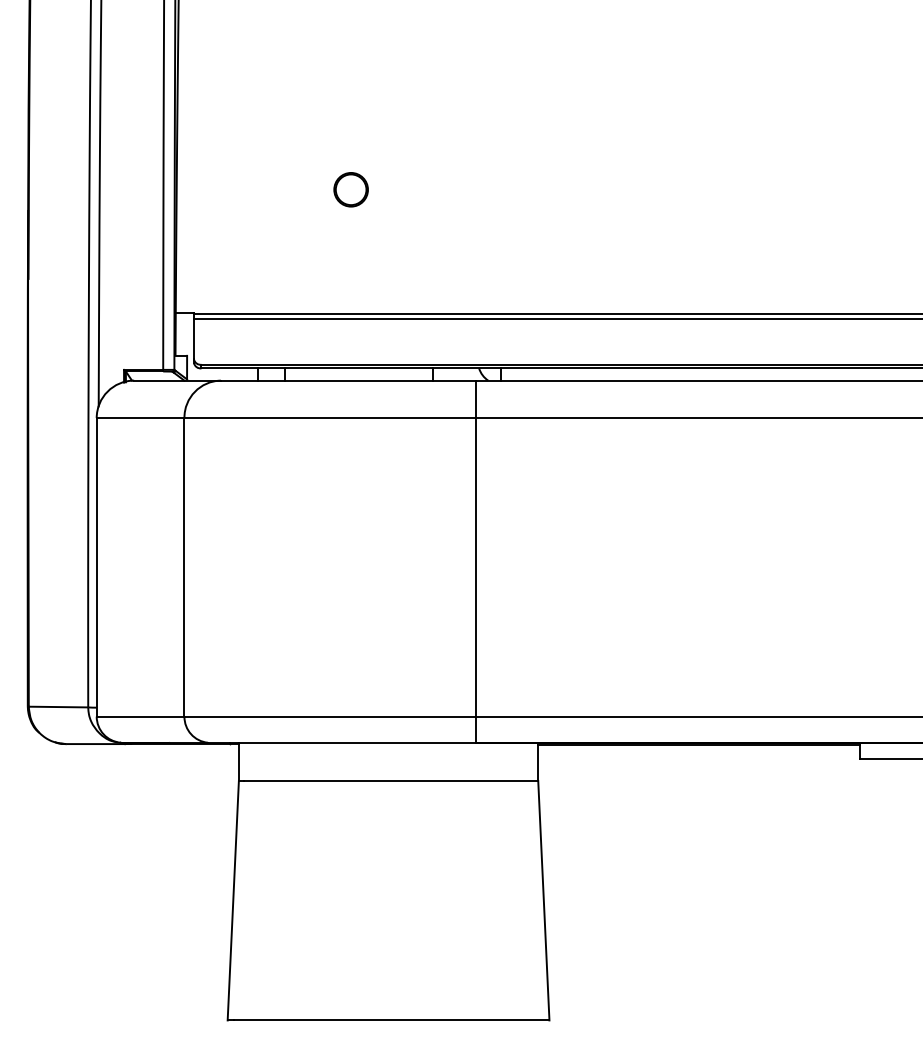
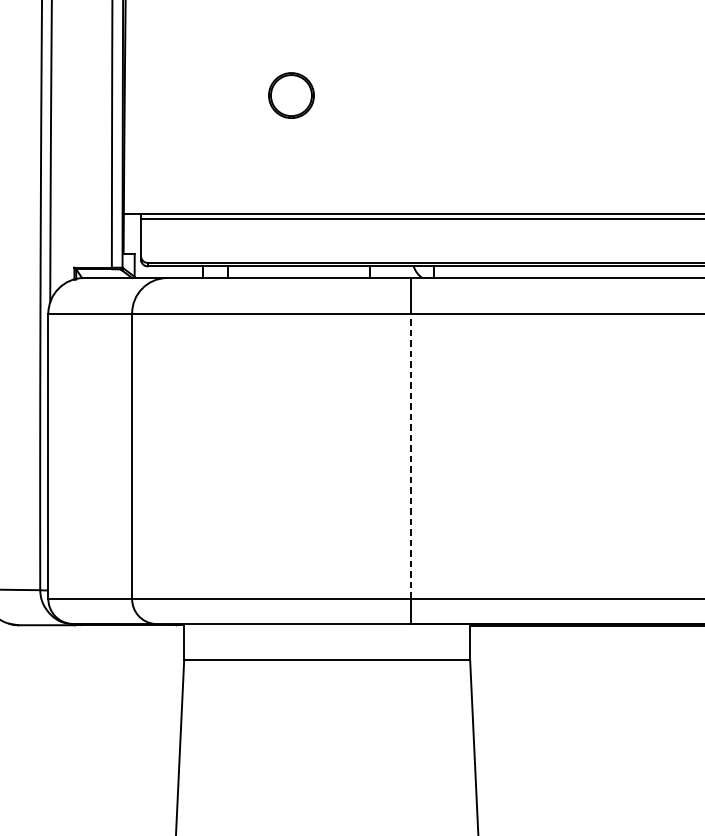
part: (350, 189) -> (290, 95), size x1.4
line: (476, 566) -> (411, 455), solid -> dashed

